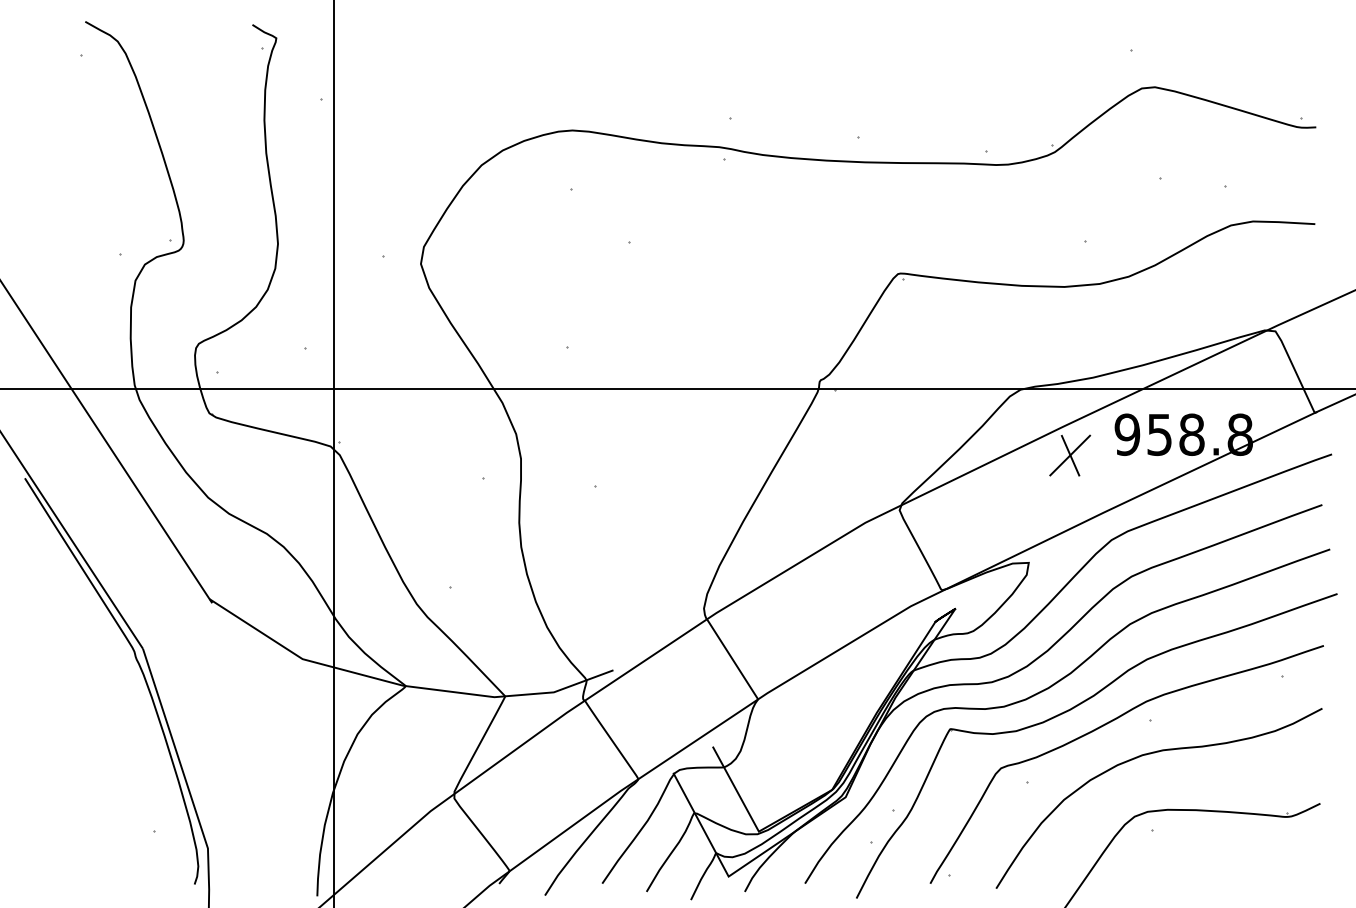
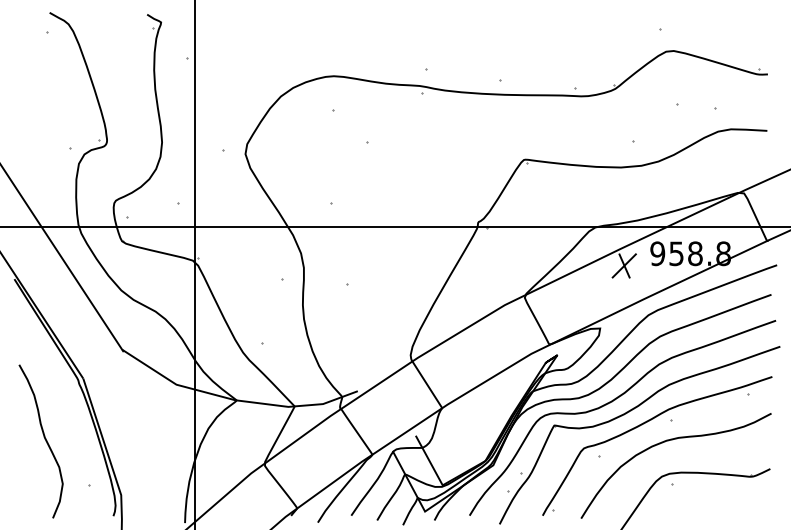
curve: (76, 753) -> (44, 439), added

